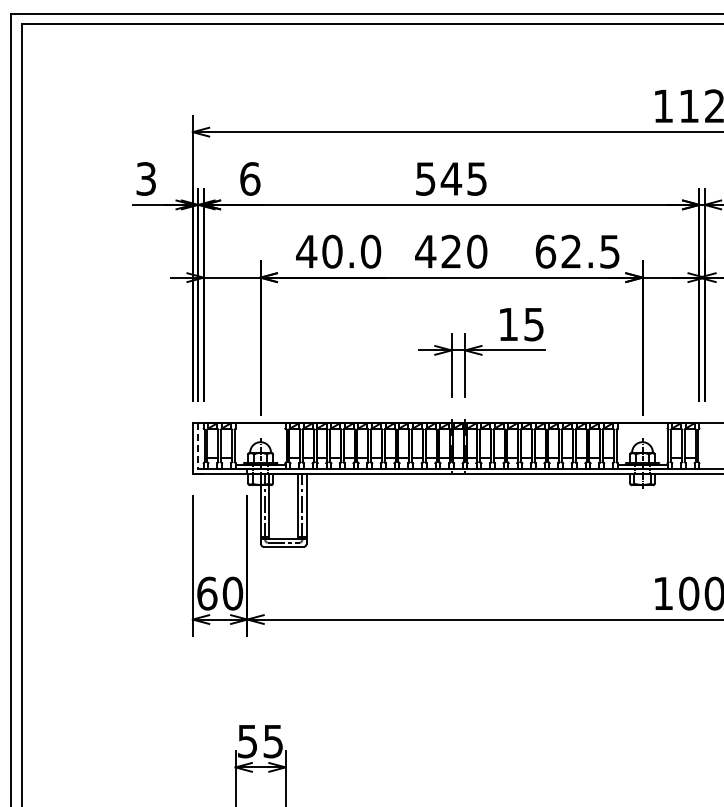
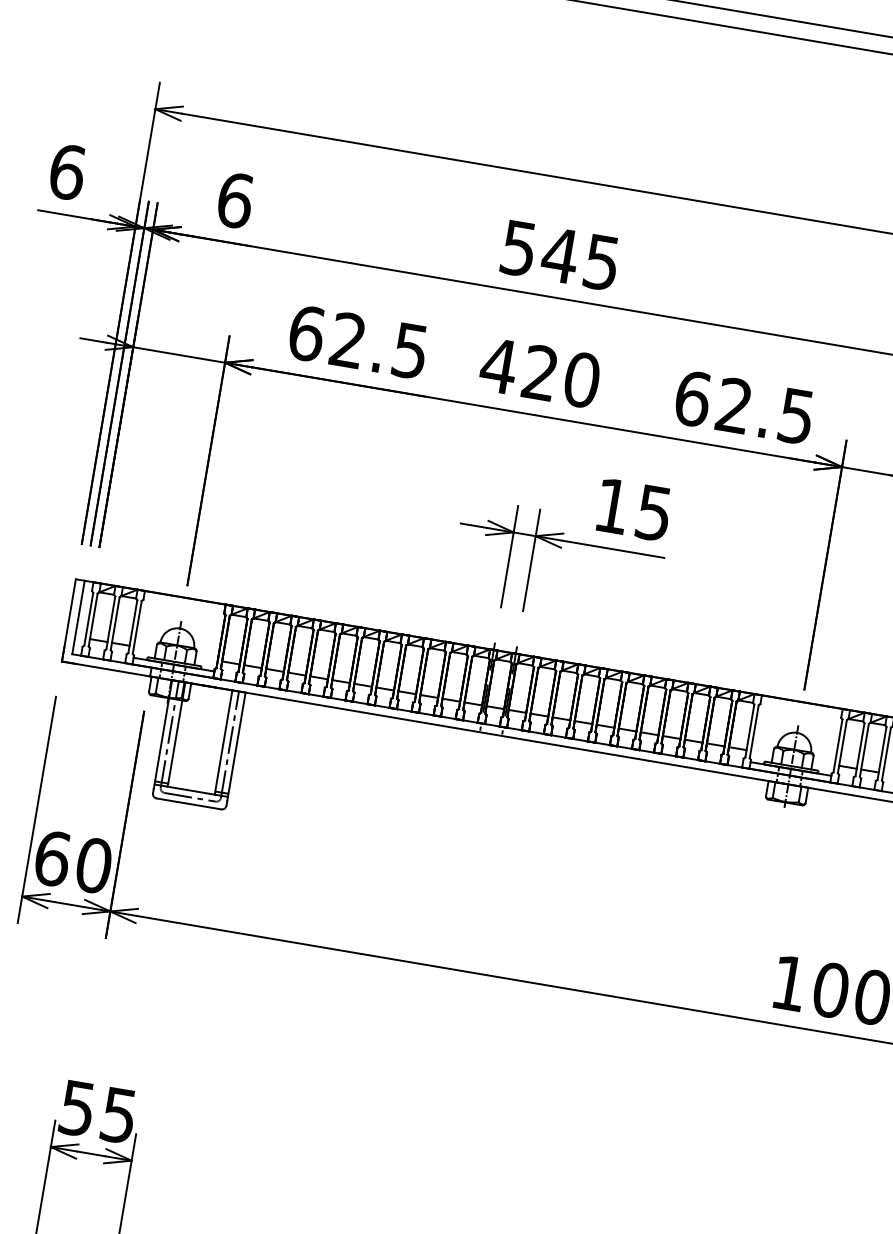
text: (146, 178) -> (67, 171), 3 -> 6
text: (338, 251) -> (358, 341), 40.0 -> 62.5
line: (198, 445) -> (78, 616), dashed -> solid

